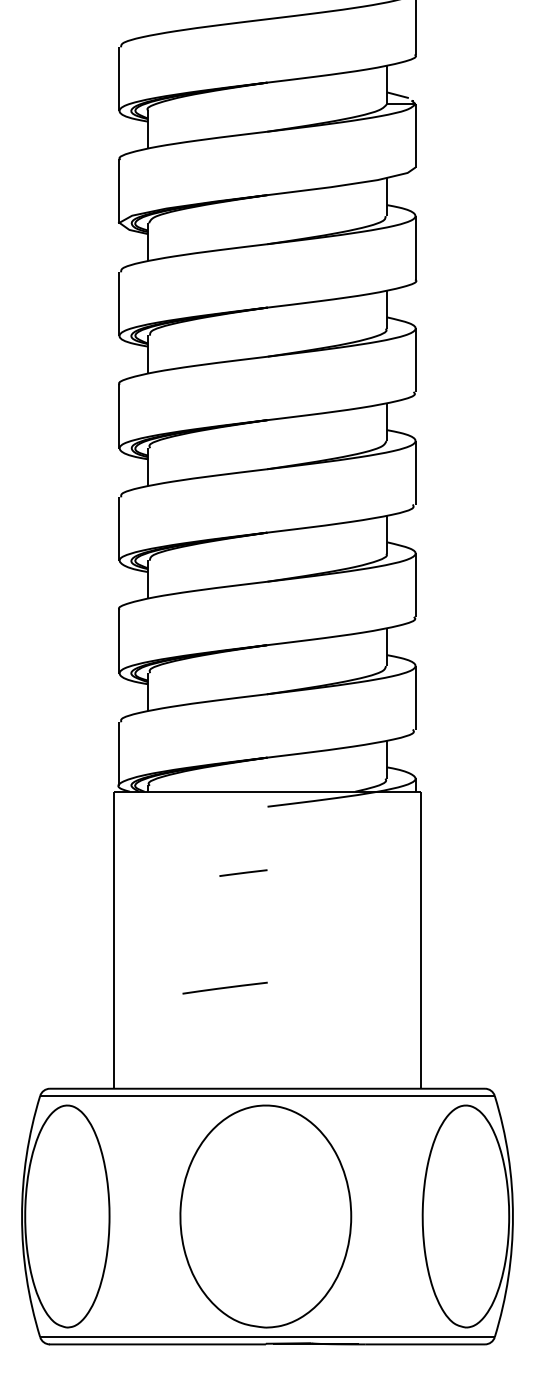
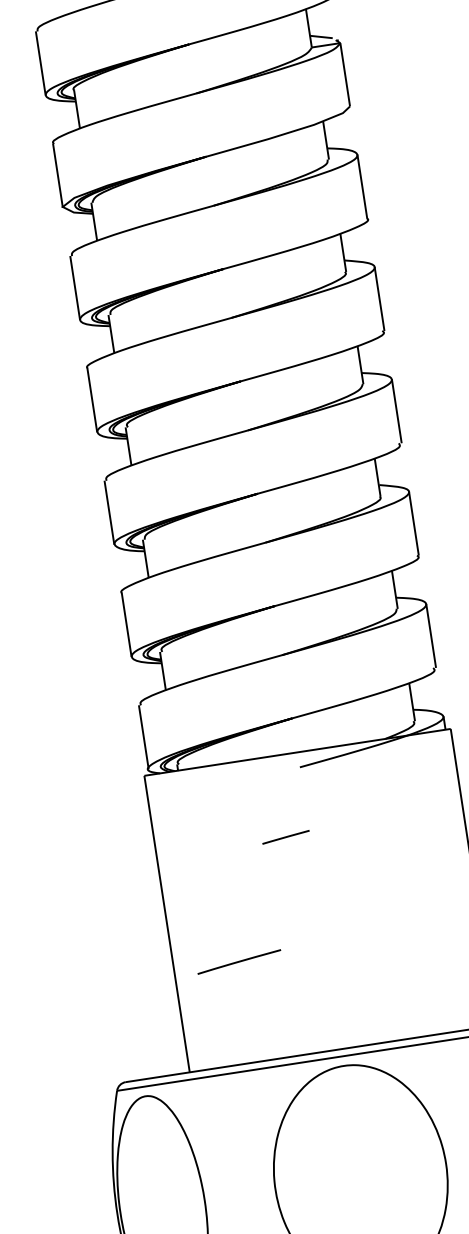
line: (224, 987) -> (238, 961), moved

